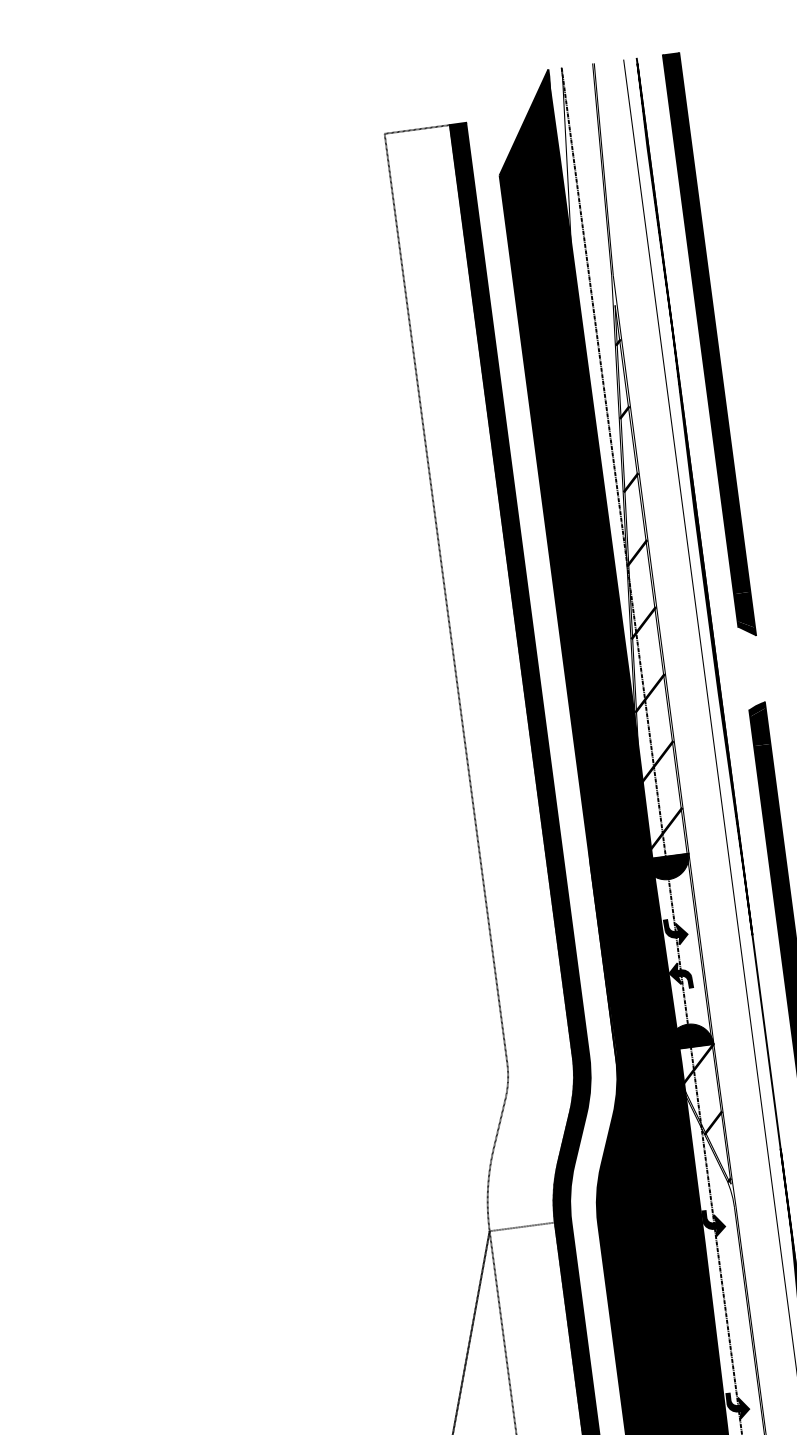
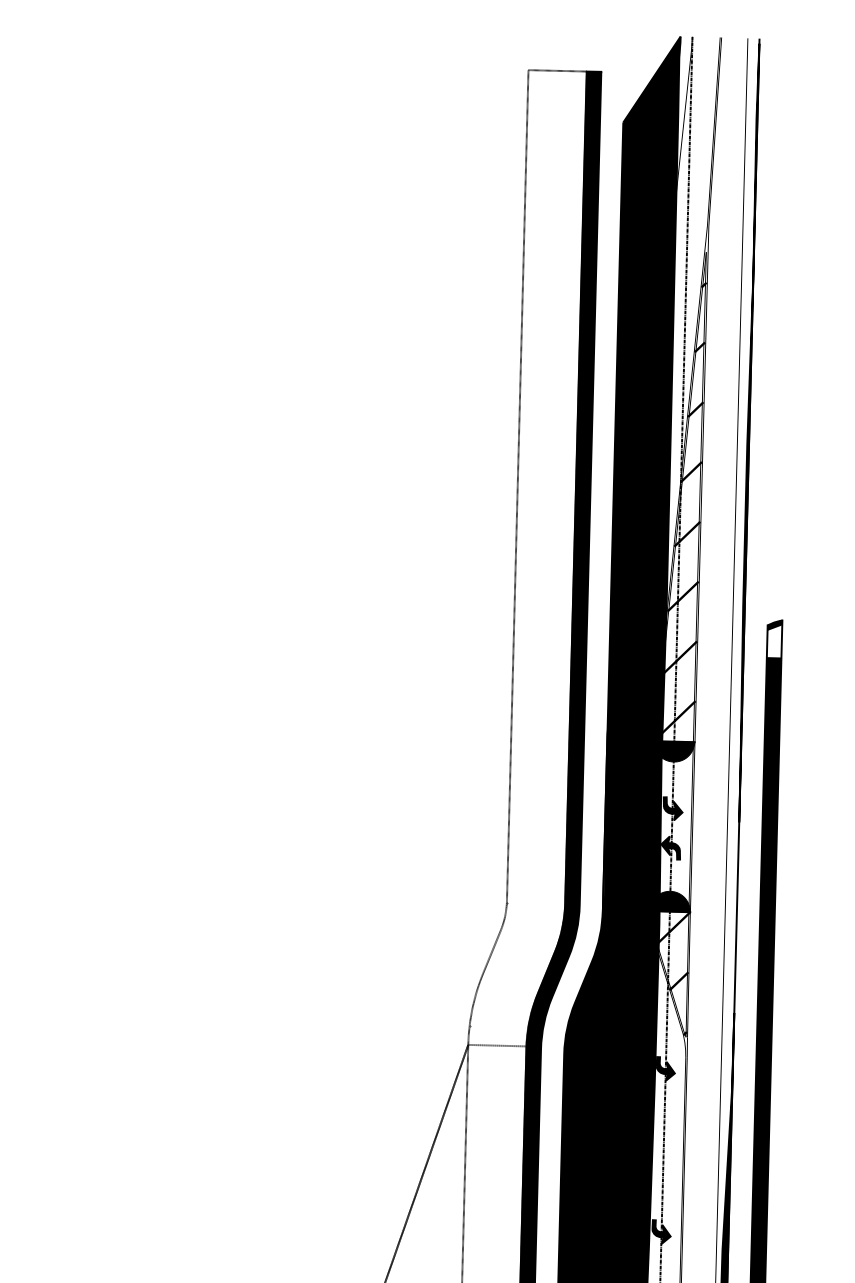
part: (709, 345) -> (783, 300), removed
fill: (759, 727) -> (774, 641), removed

